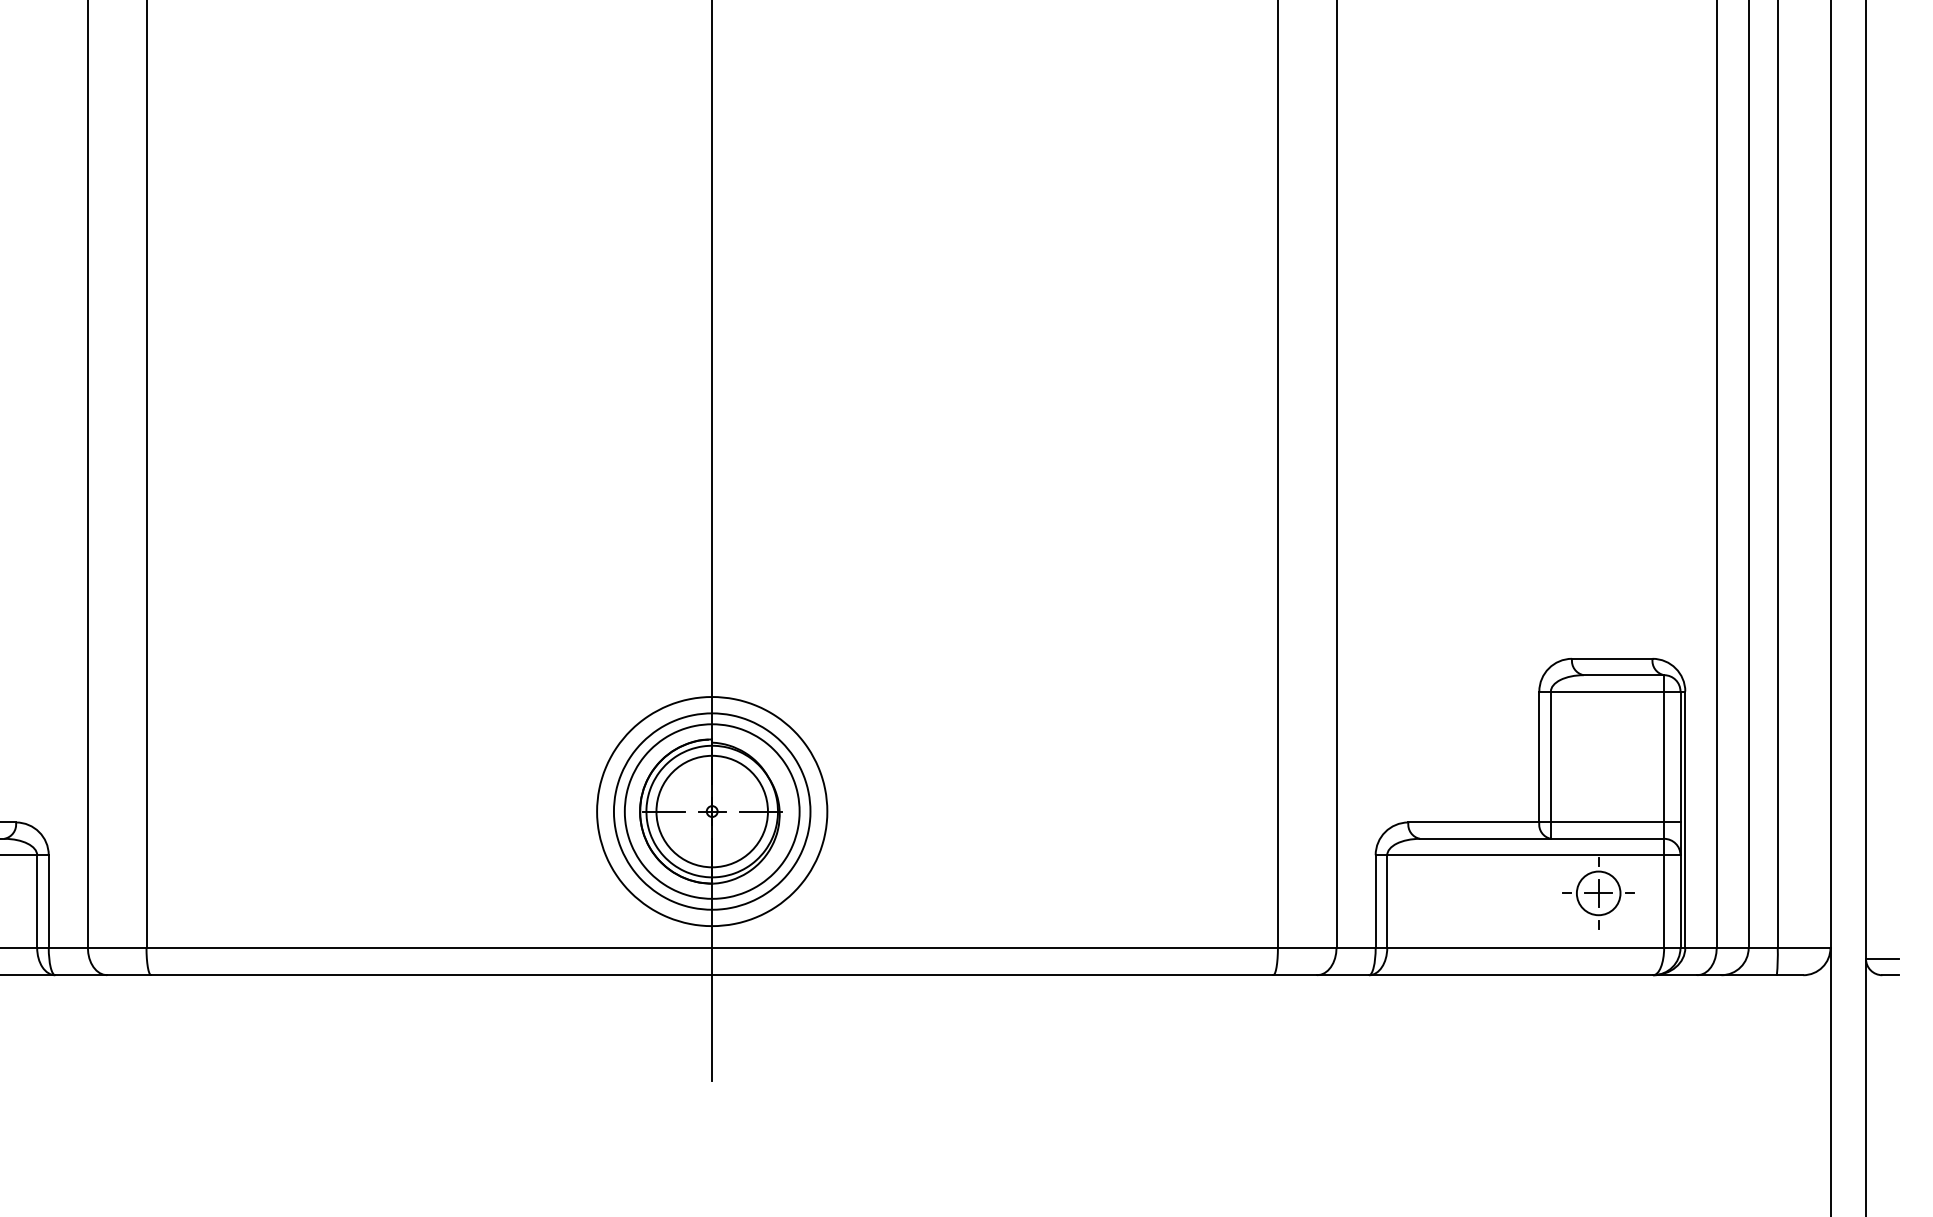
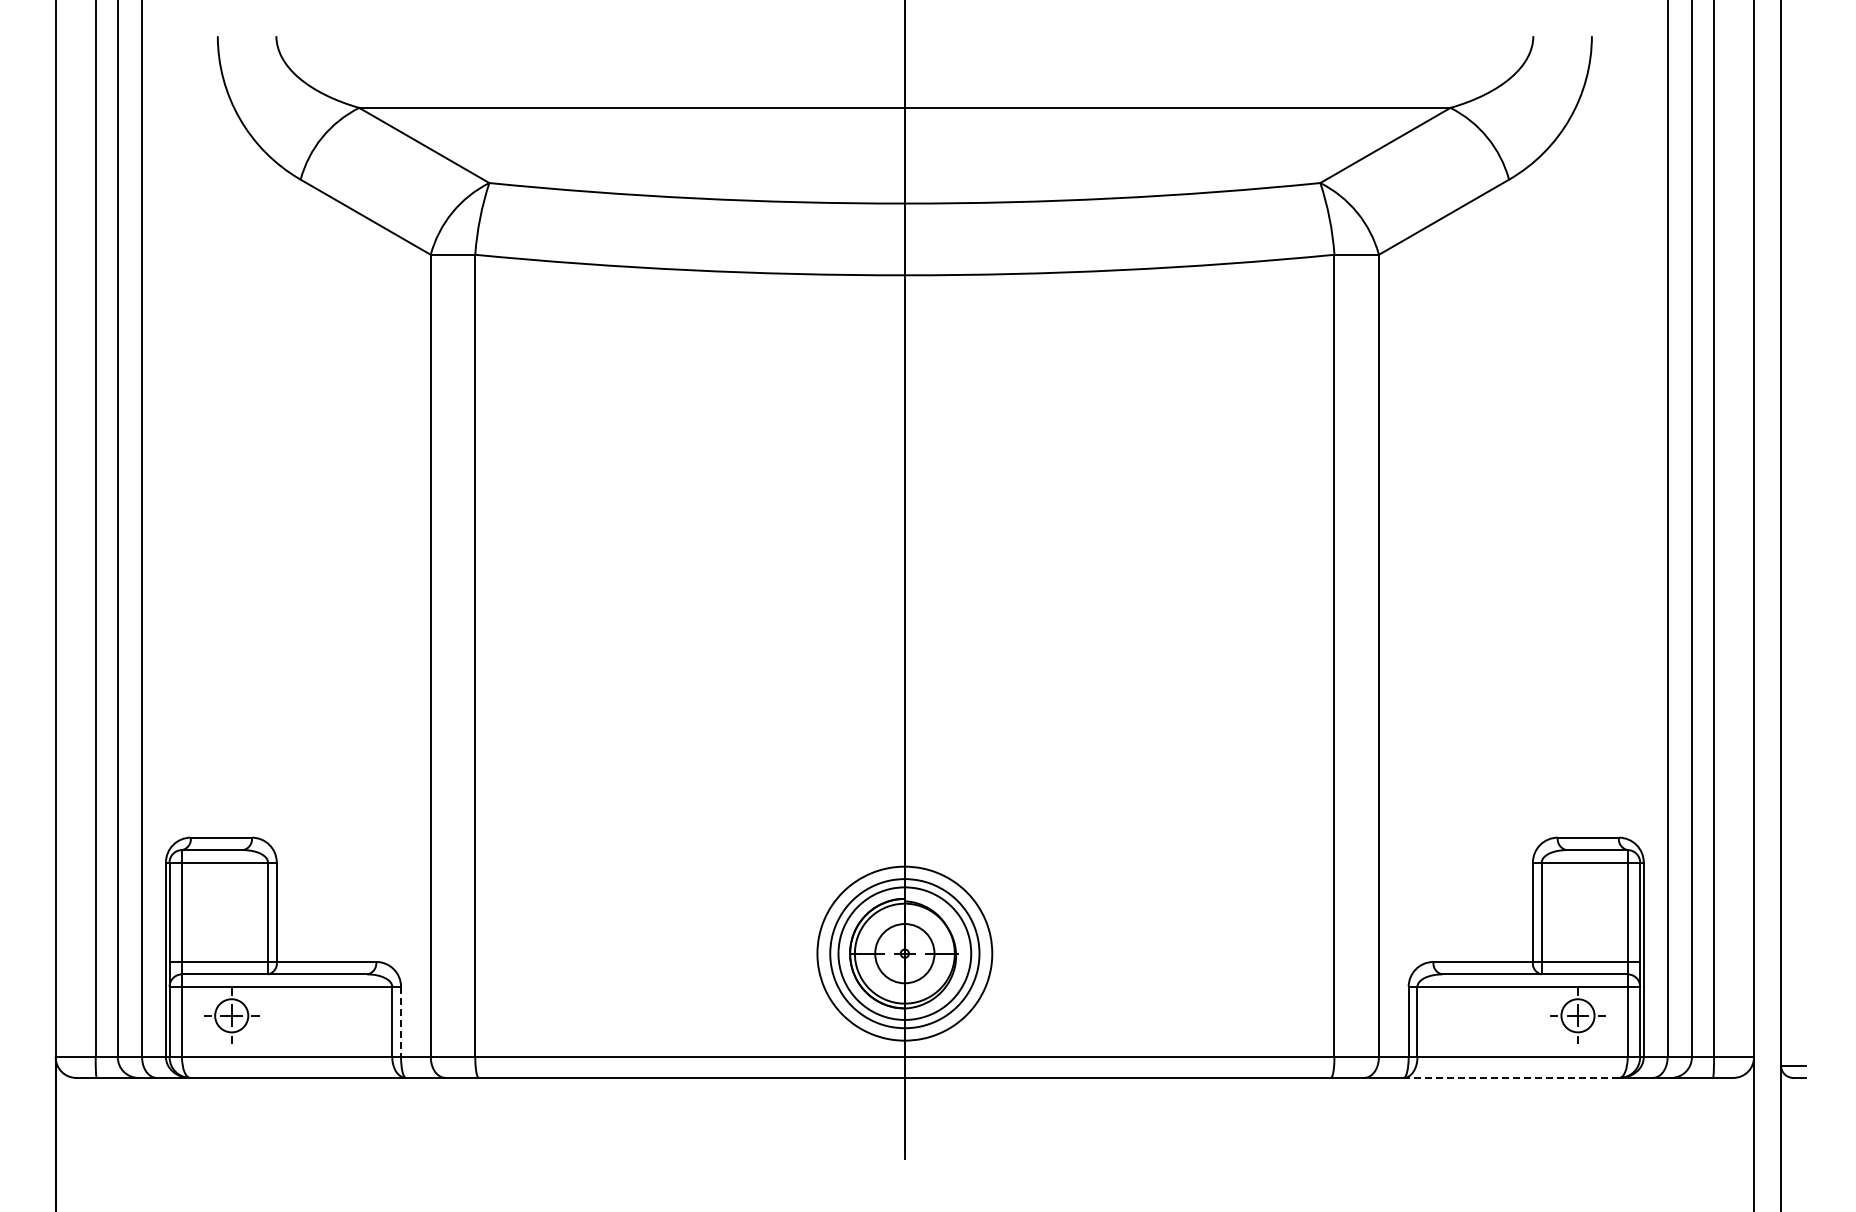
circle: (711, 811) -> (904, 953), size x0.7
line: (49, 902) -> (401, 1022), solid -> dashed
line: (1511, 974) -> (1511, 1077), solid -> dashed

